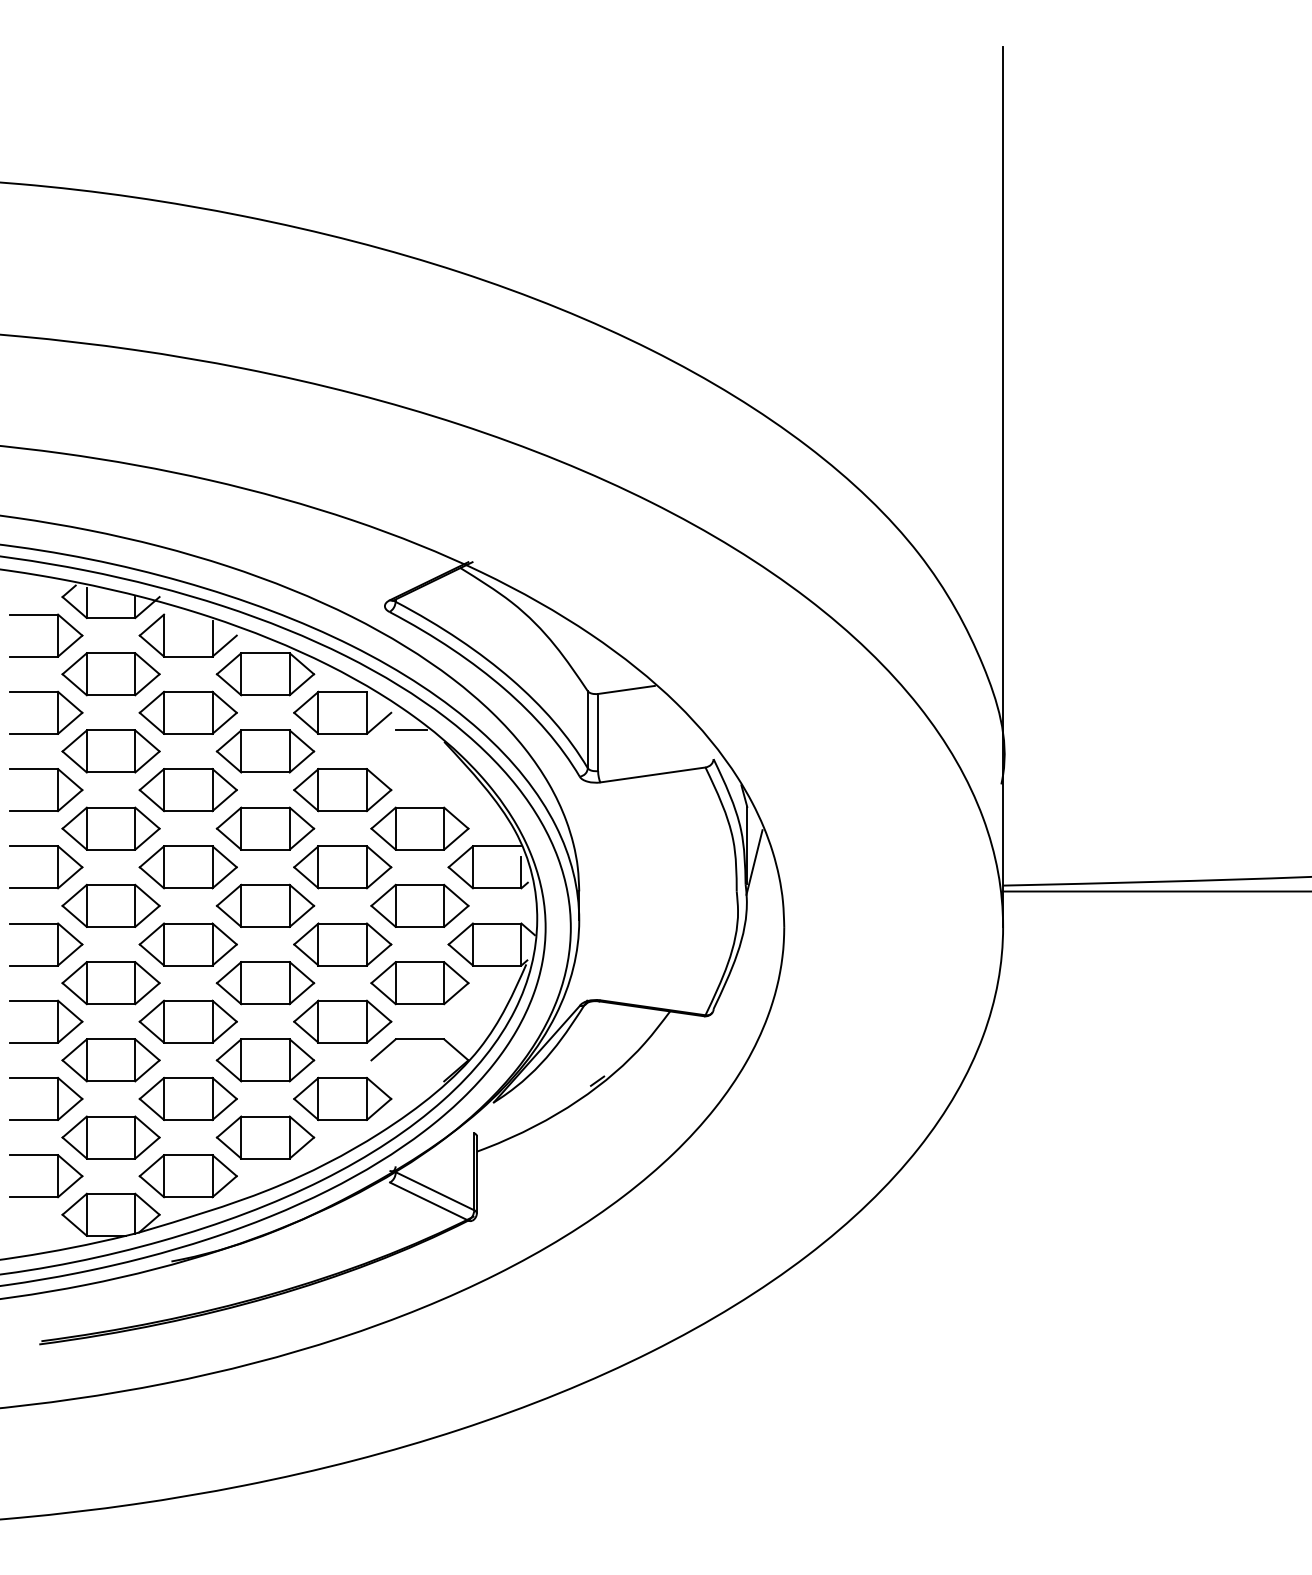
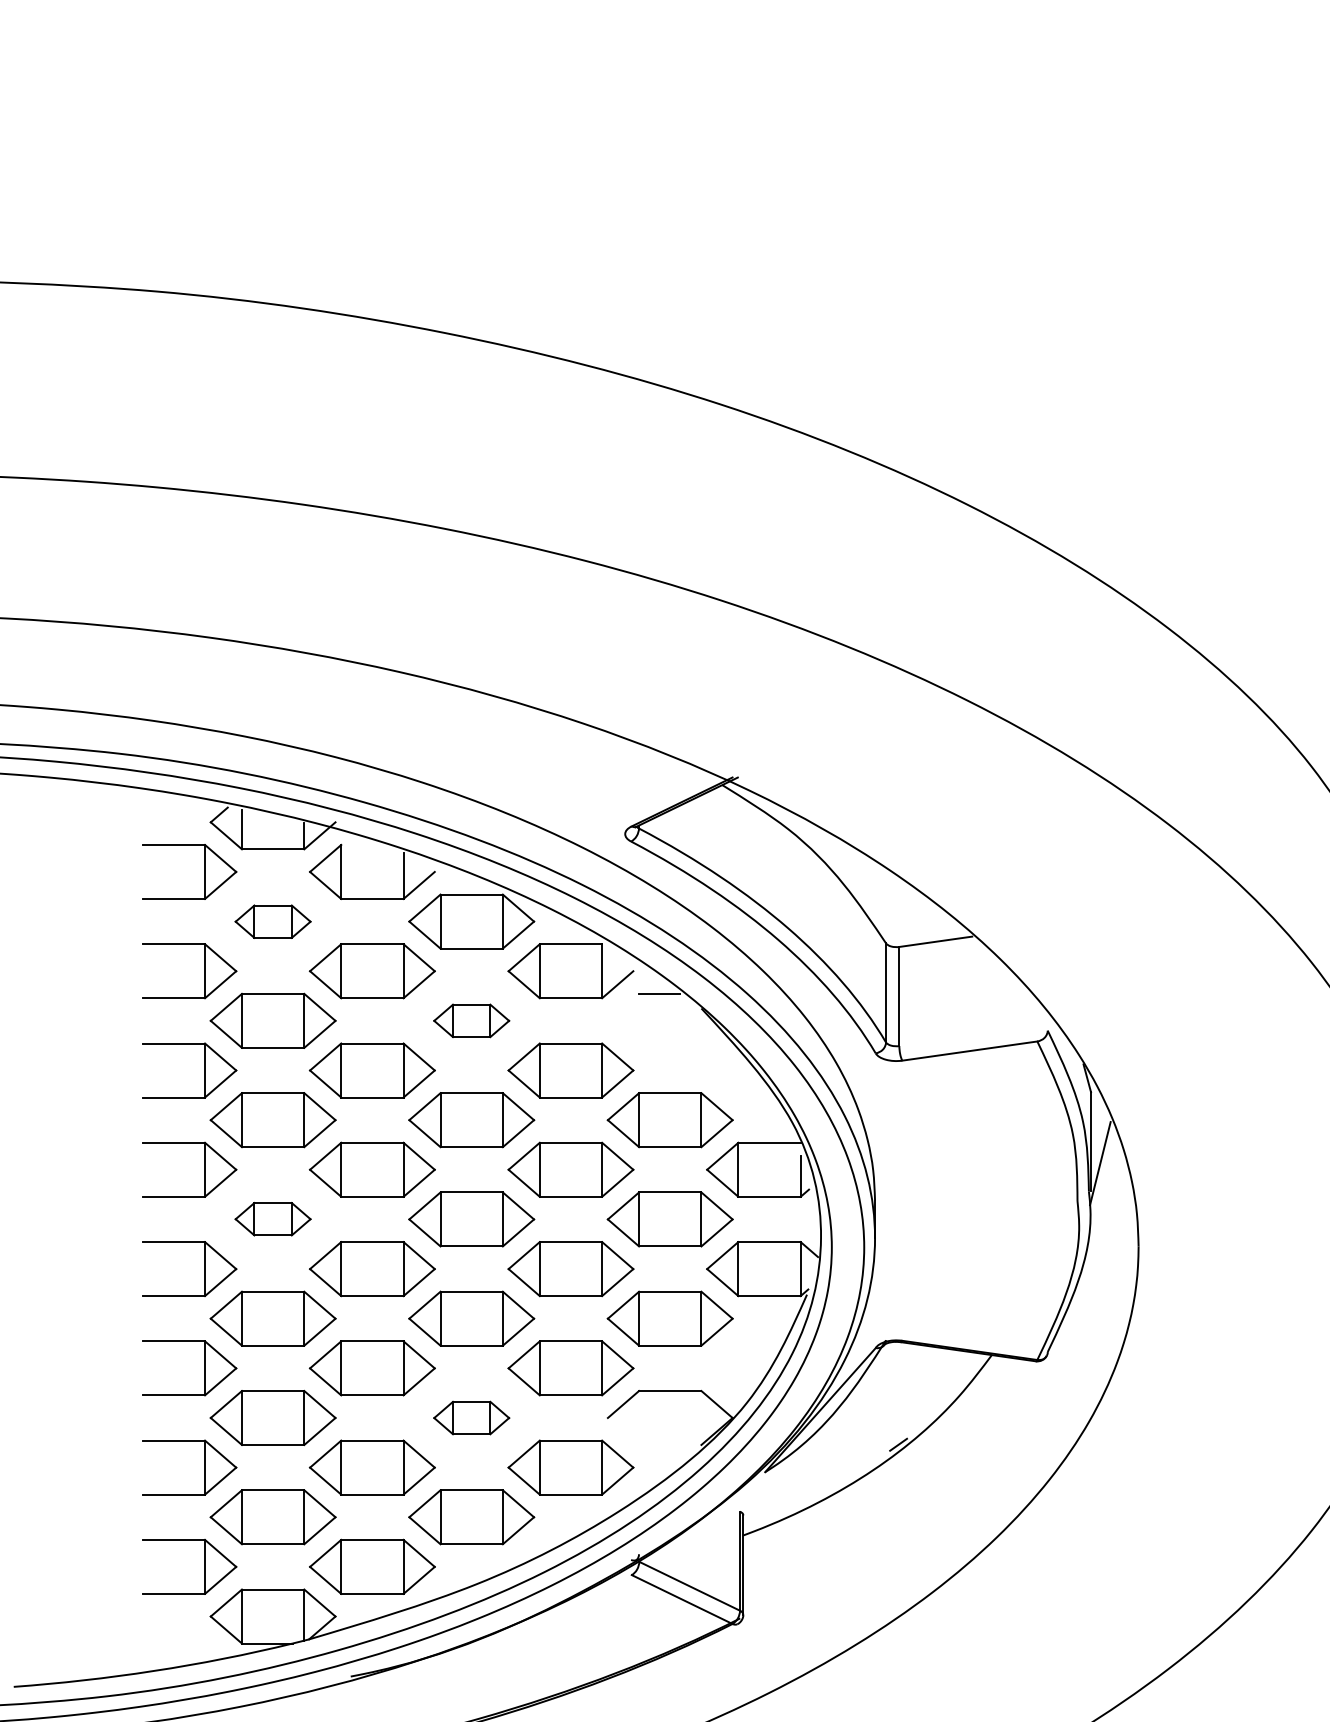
part: (110, 674) -> (272, 921), size x0.6
part: (265, 751) -> (471, 1020), size x0.6
part: (110, 905) -> (272, 1218), size x0.6
part: (265, 1060) -> (471, 1418), size x0.6

